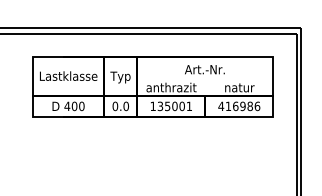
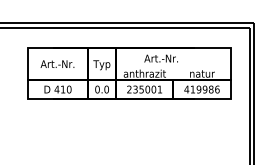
text: (204, 69) -> (160, 58), moved
text: (68, 75) -> (57, 63), Lastklasse -> Art.-Nr.
text: (152, 105) -> (128, 88), 135001 -> 235001
text: (74, 106) -> (63, 89), 400 -> 410
text: (235, 106) -> (198, 89), 416986 -> 419986

